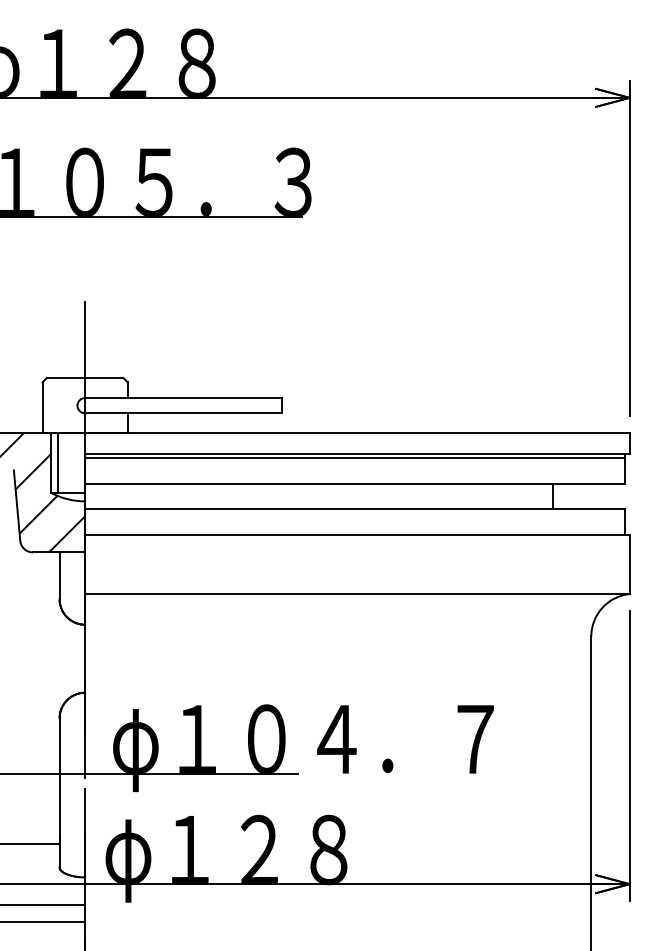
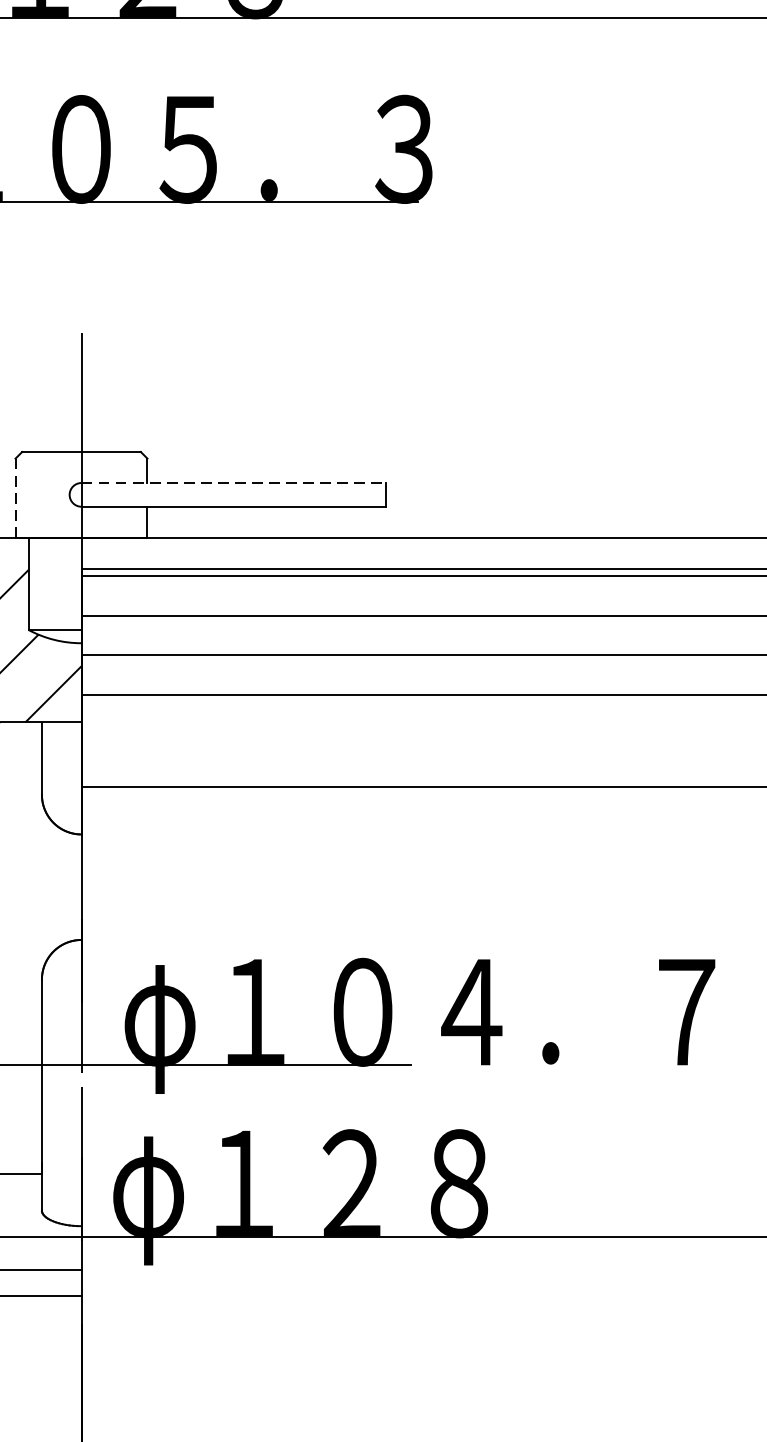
line: (183, 398) -> (233, 483), solid -> dashed
line: (42, 407) -> (15, 497), solid -> dashed
line: (57, 462) -> (38, 582), removed

